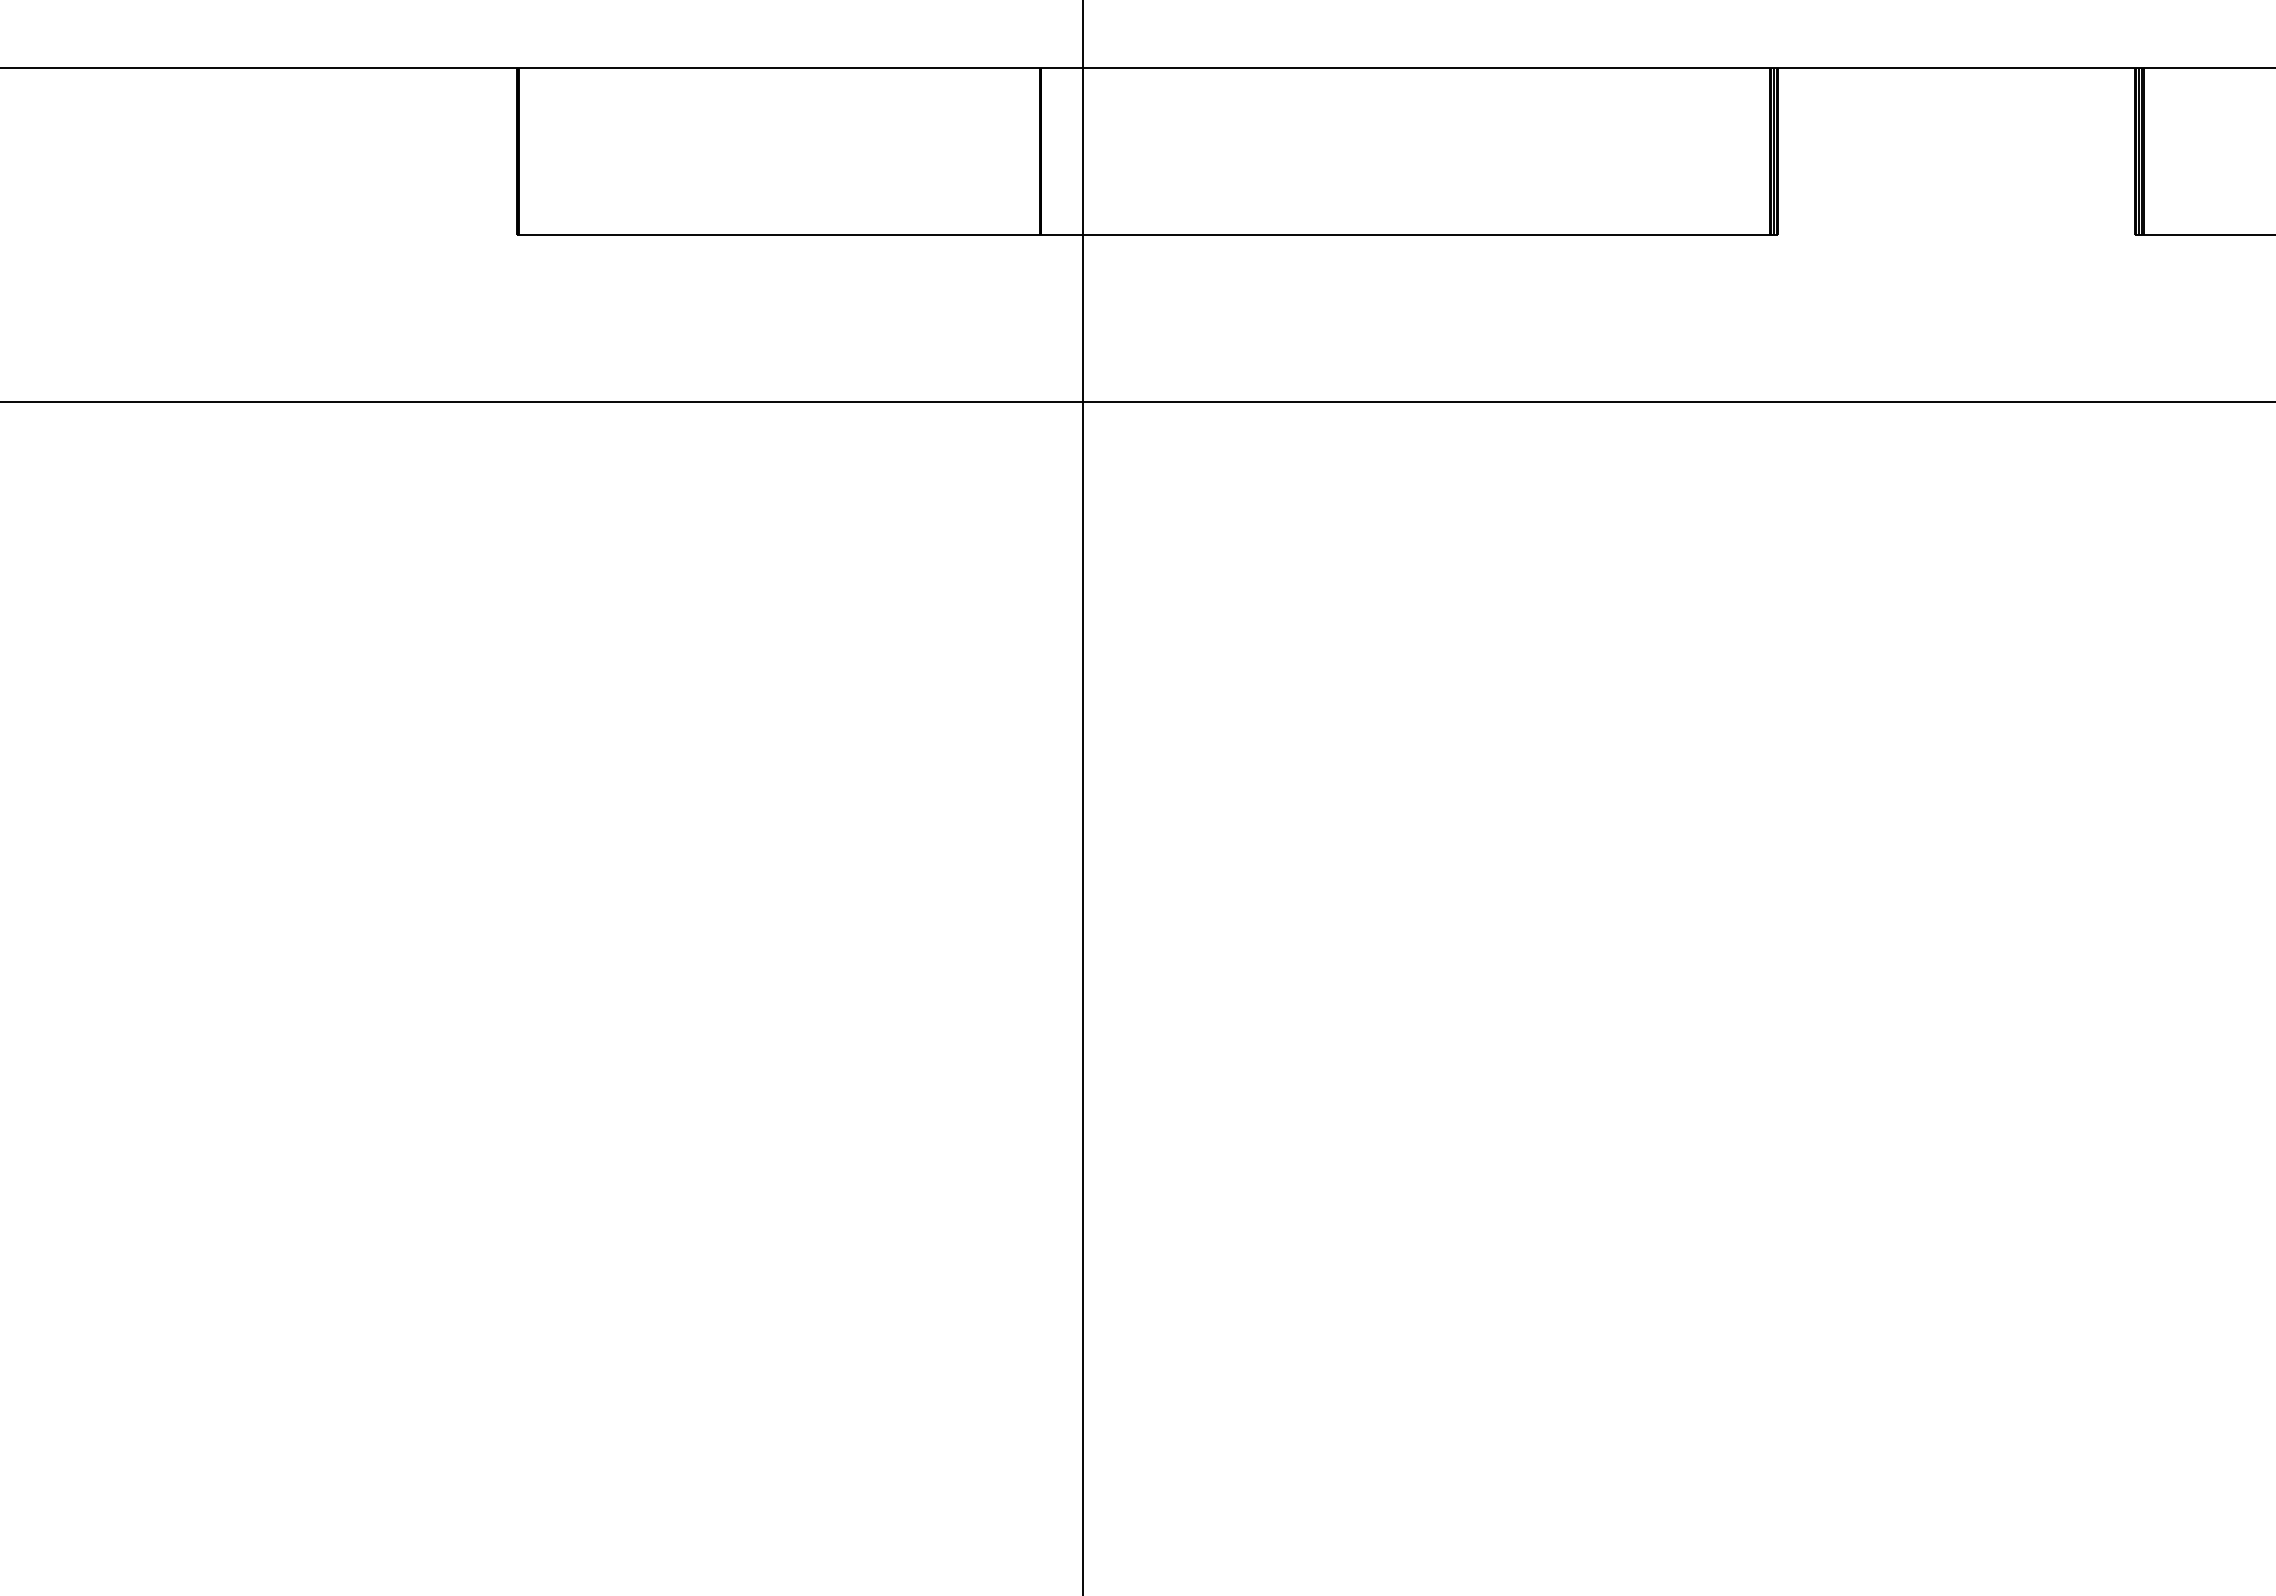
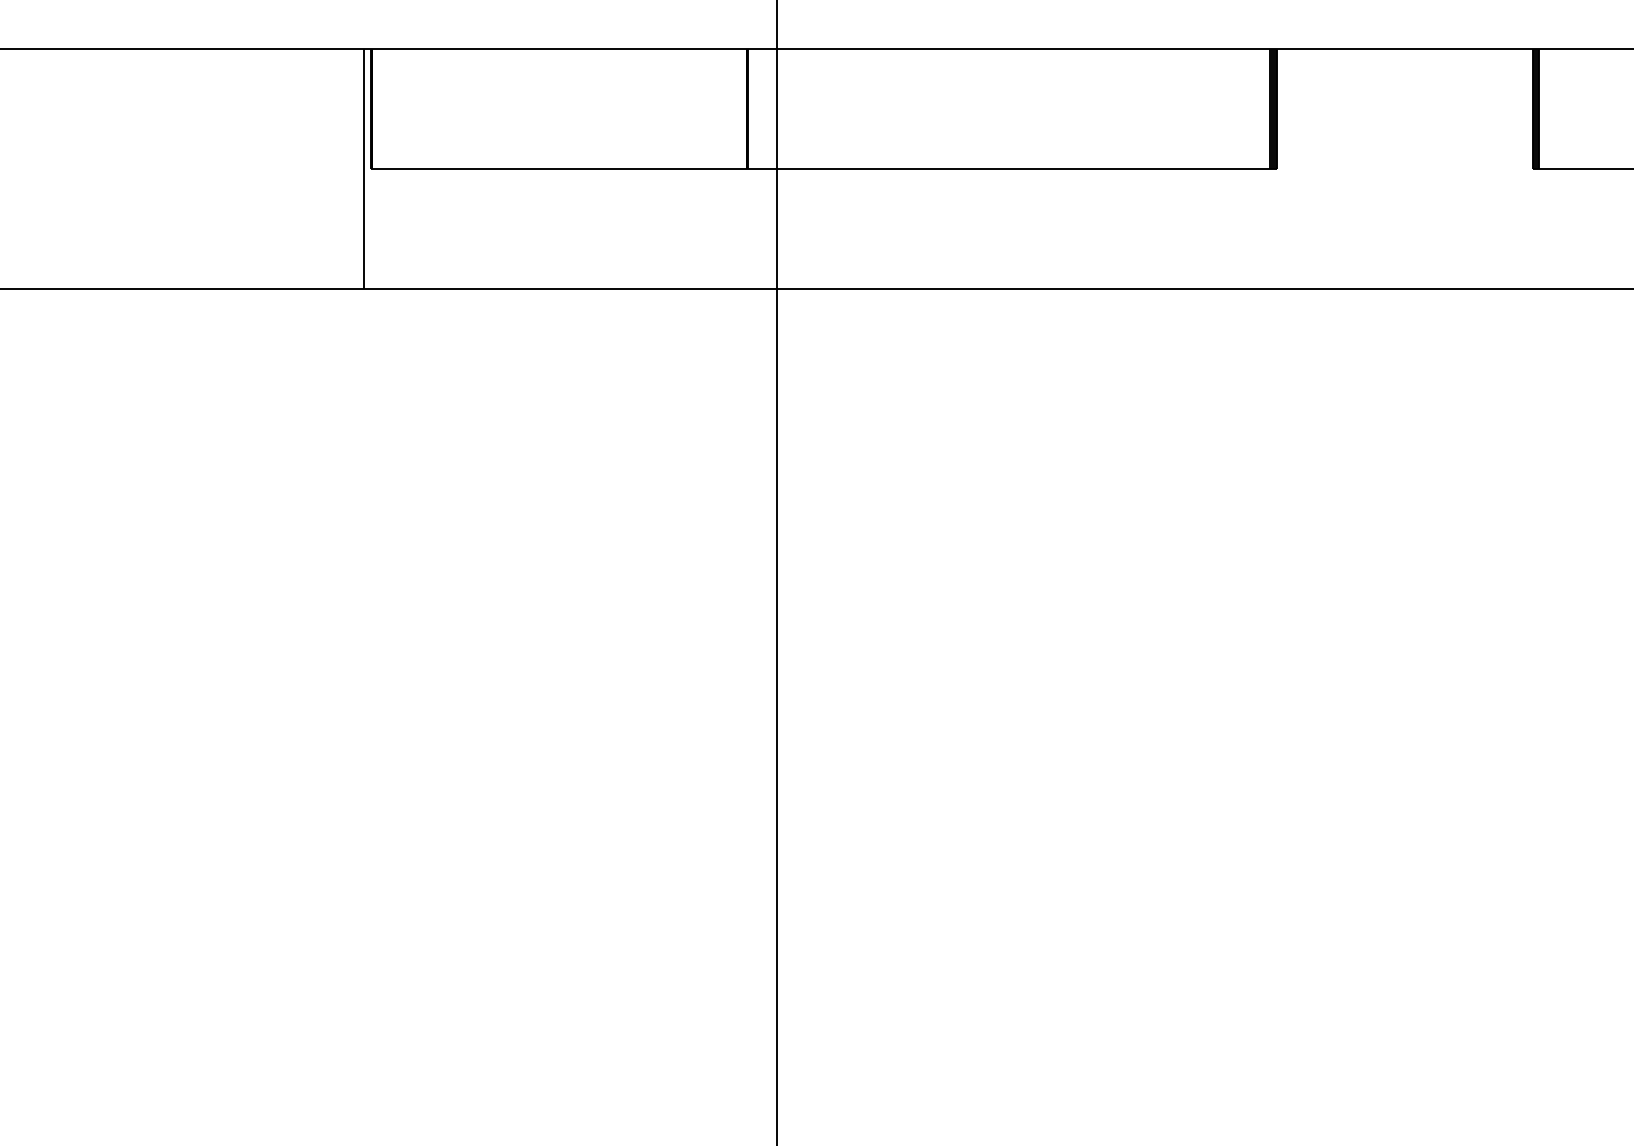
line: (506, 235) -> (363, 169), added

